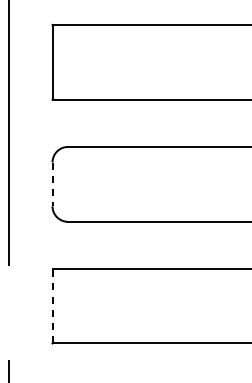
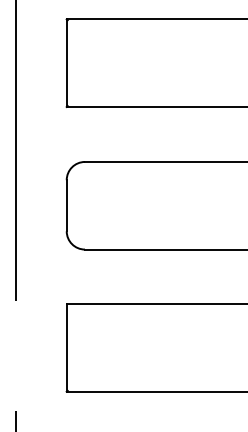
line: (52, 184) -> (66, 205), dashed -> solid
line: (52, 305) -> (66, 347), dashed -> solid

